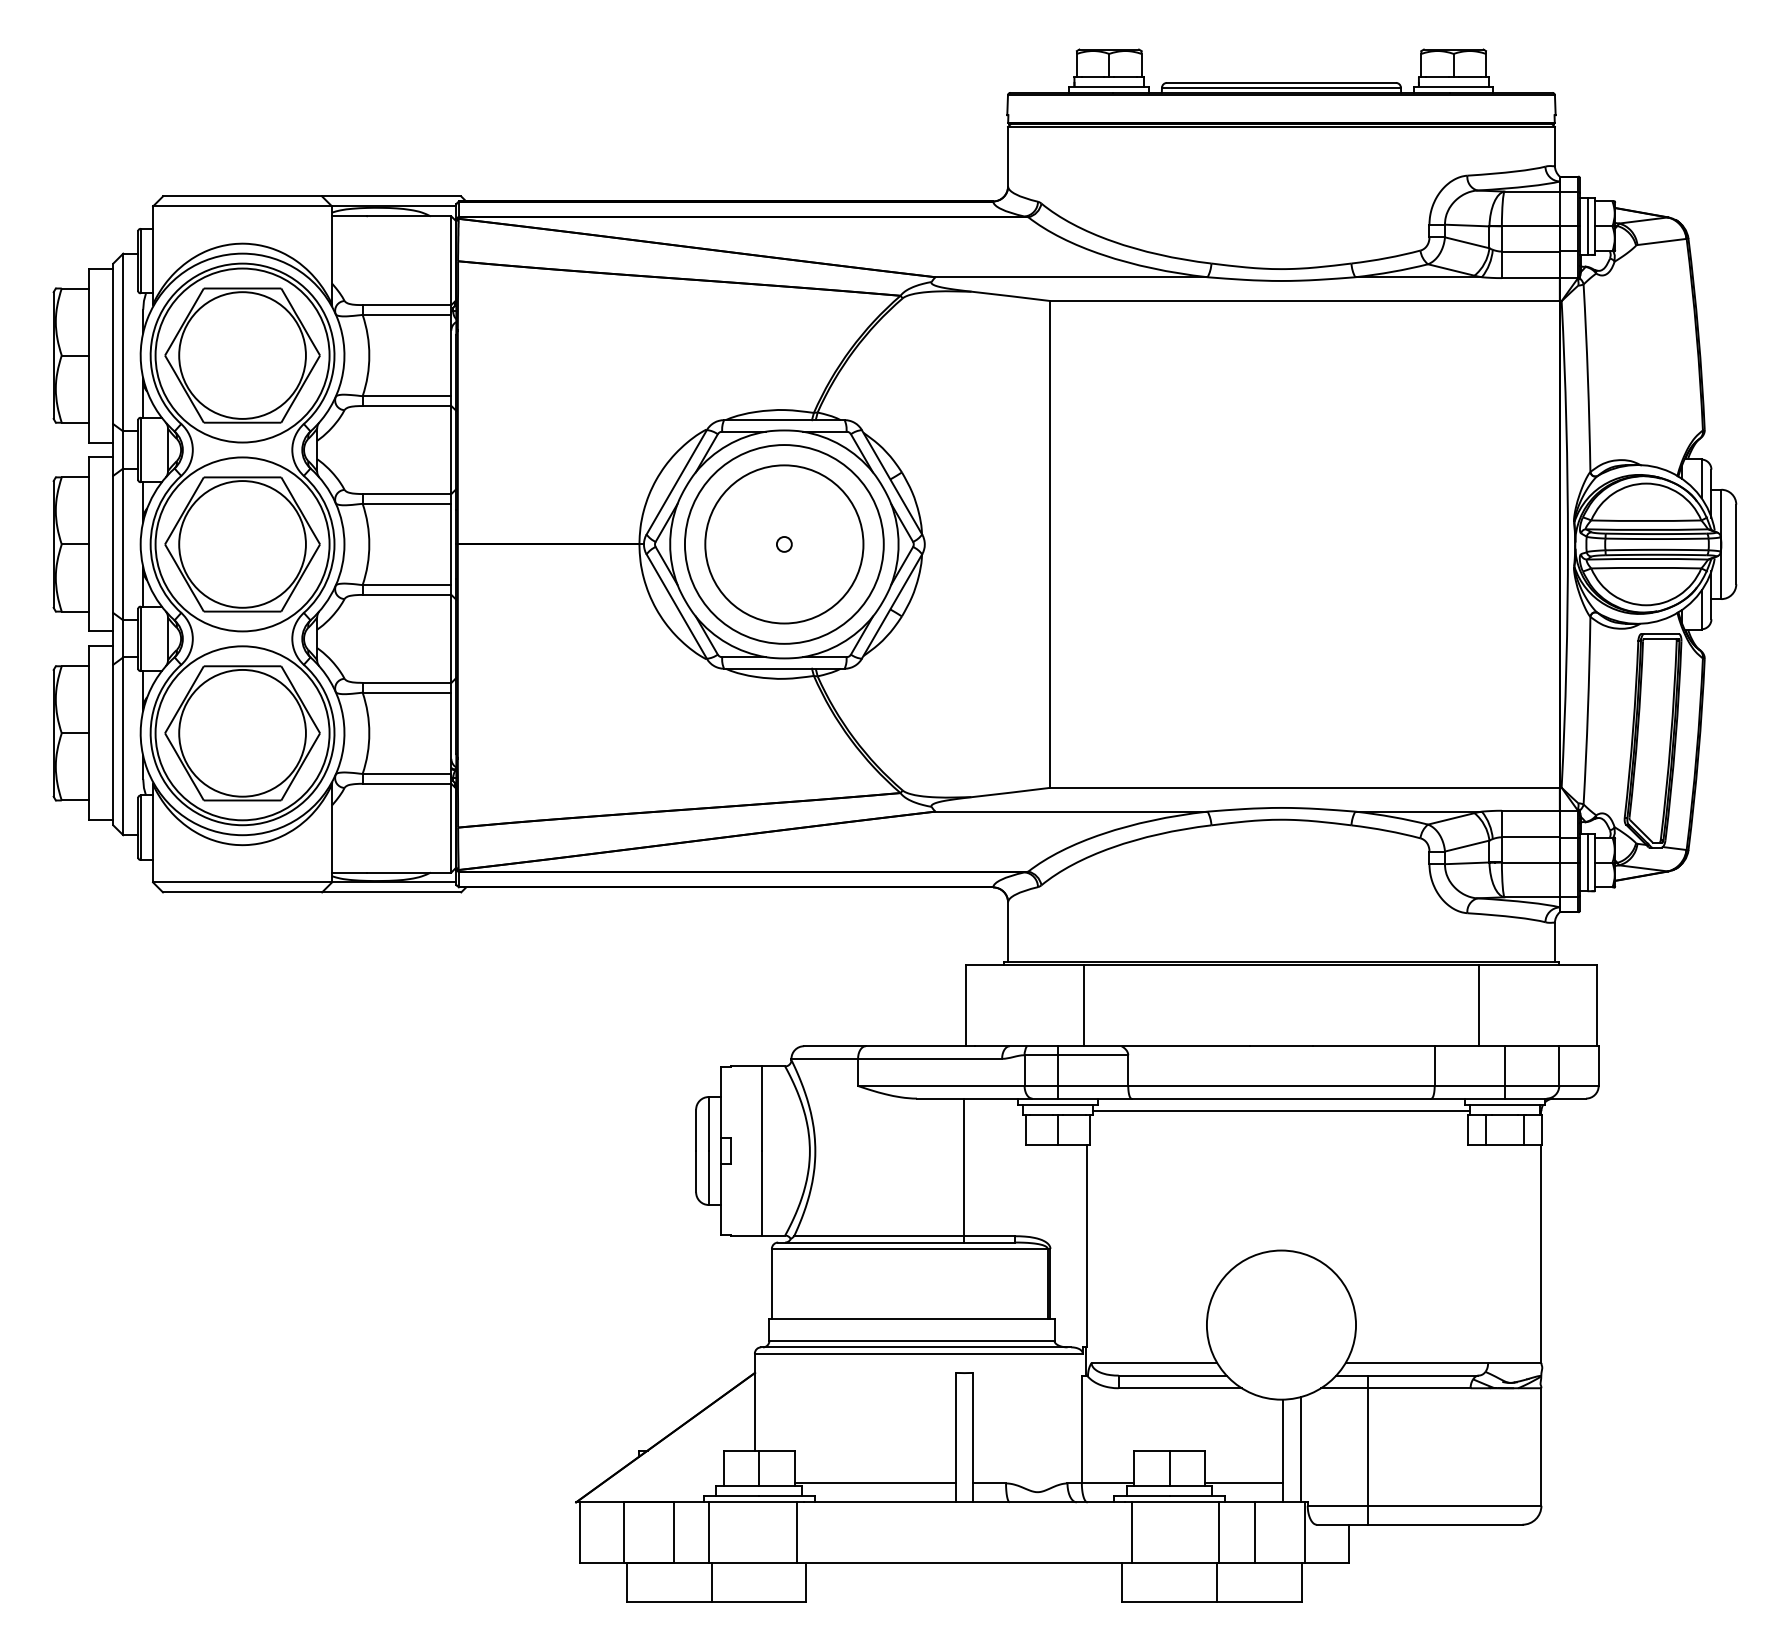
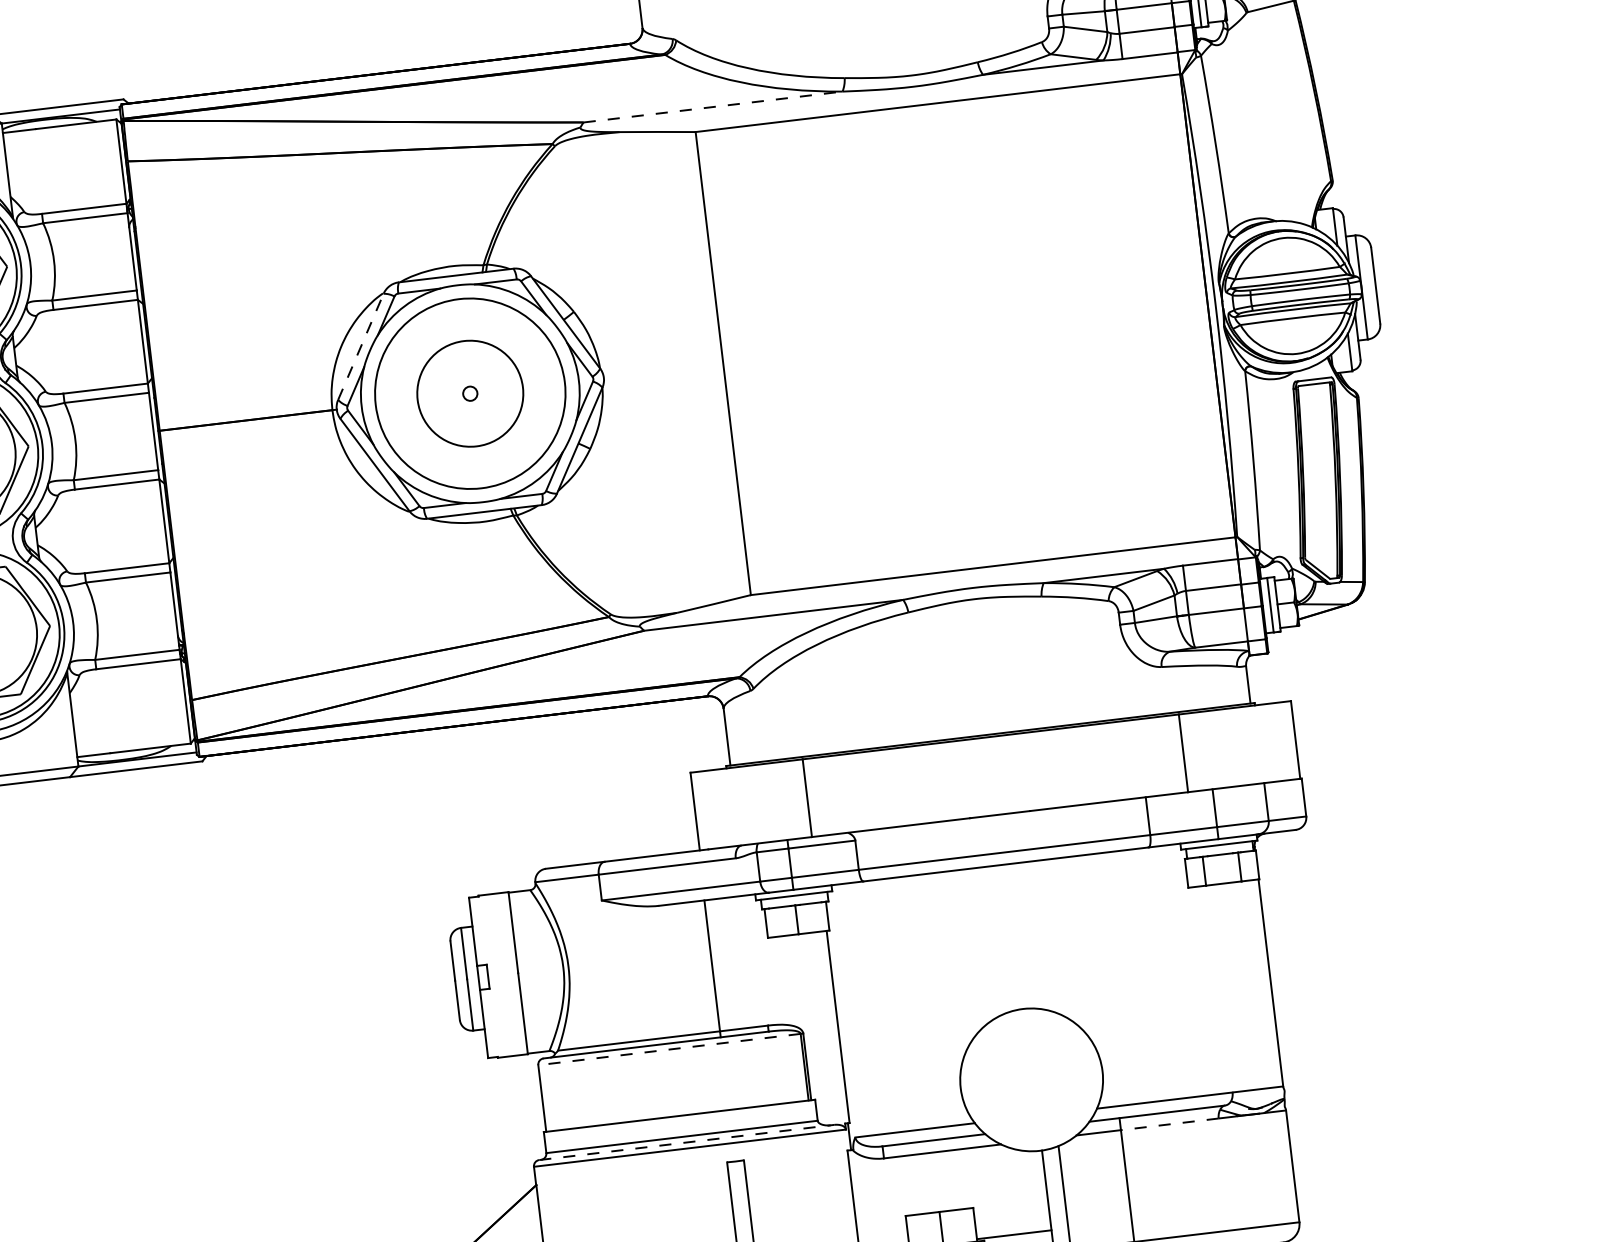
line: (1072, 277) -> (714, 107), solid -> dashed
line: (677, 481) -> (361, 345), solid -> dashed
circle: (784, 544) -> (470, 393), size x0.7
line: (1281, 1111) -> (1007, 876), removed
line: (909, 1248) -> (669, 1049), solid -> dashed
line: (916, 1347) -> (687, 1142), solid -> dashed
line: (1418, 1388) -> (1169, 1124), solid -> dashed

